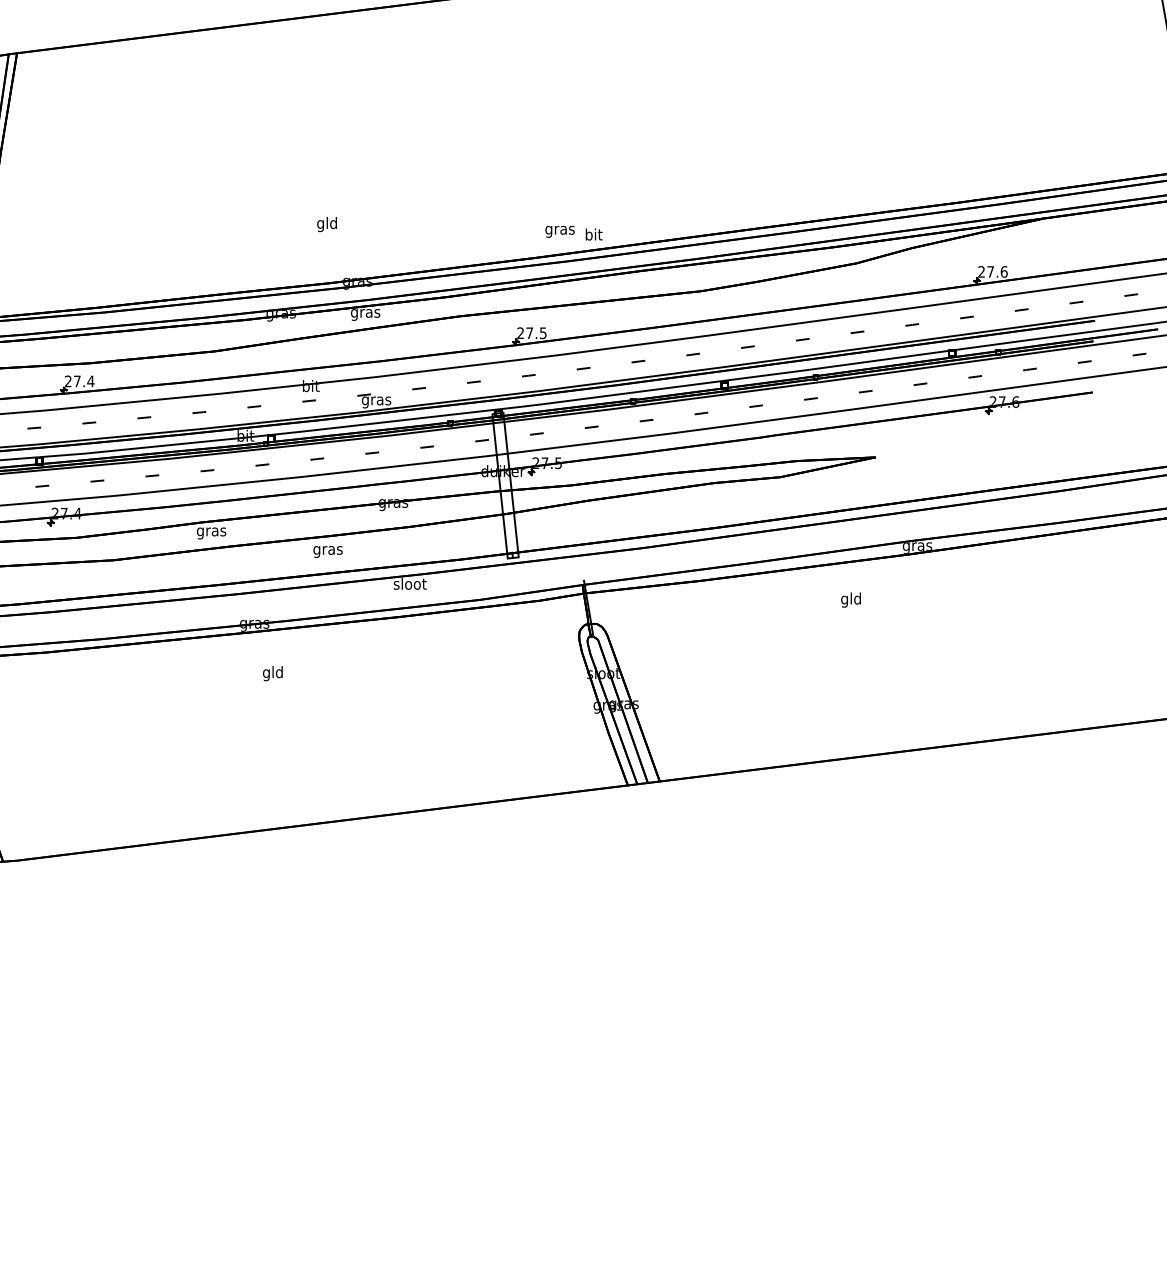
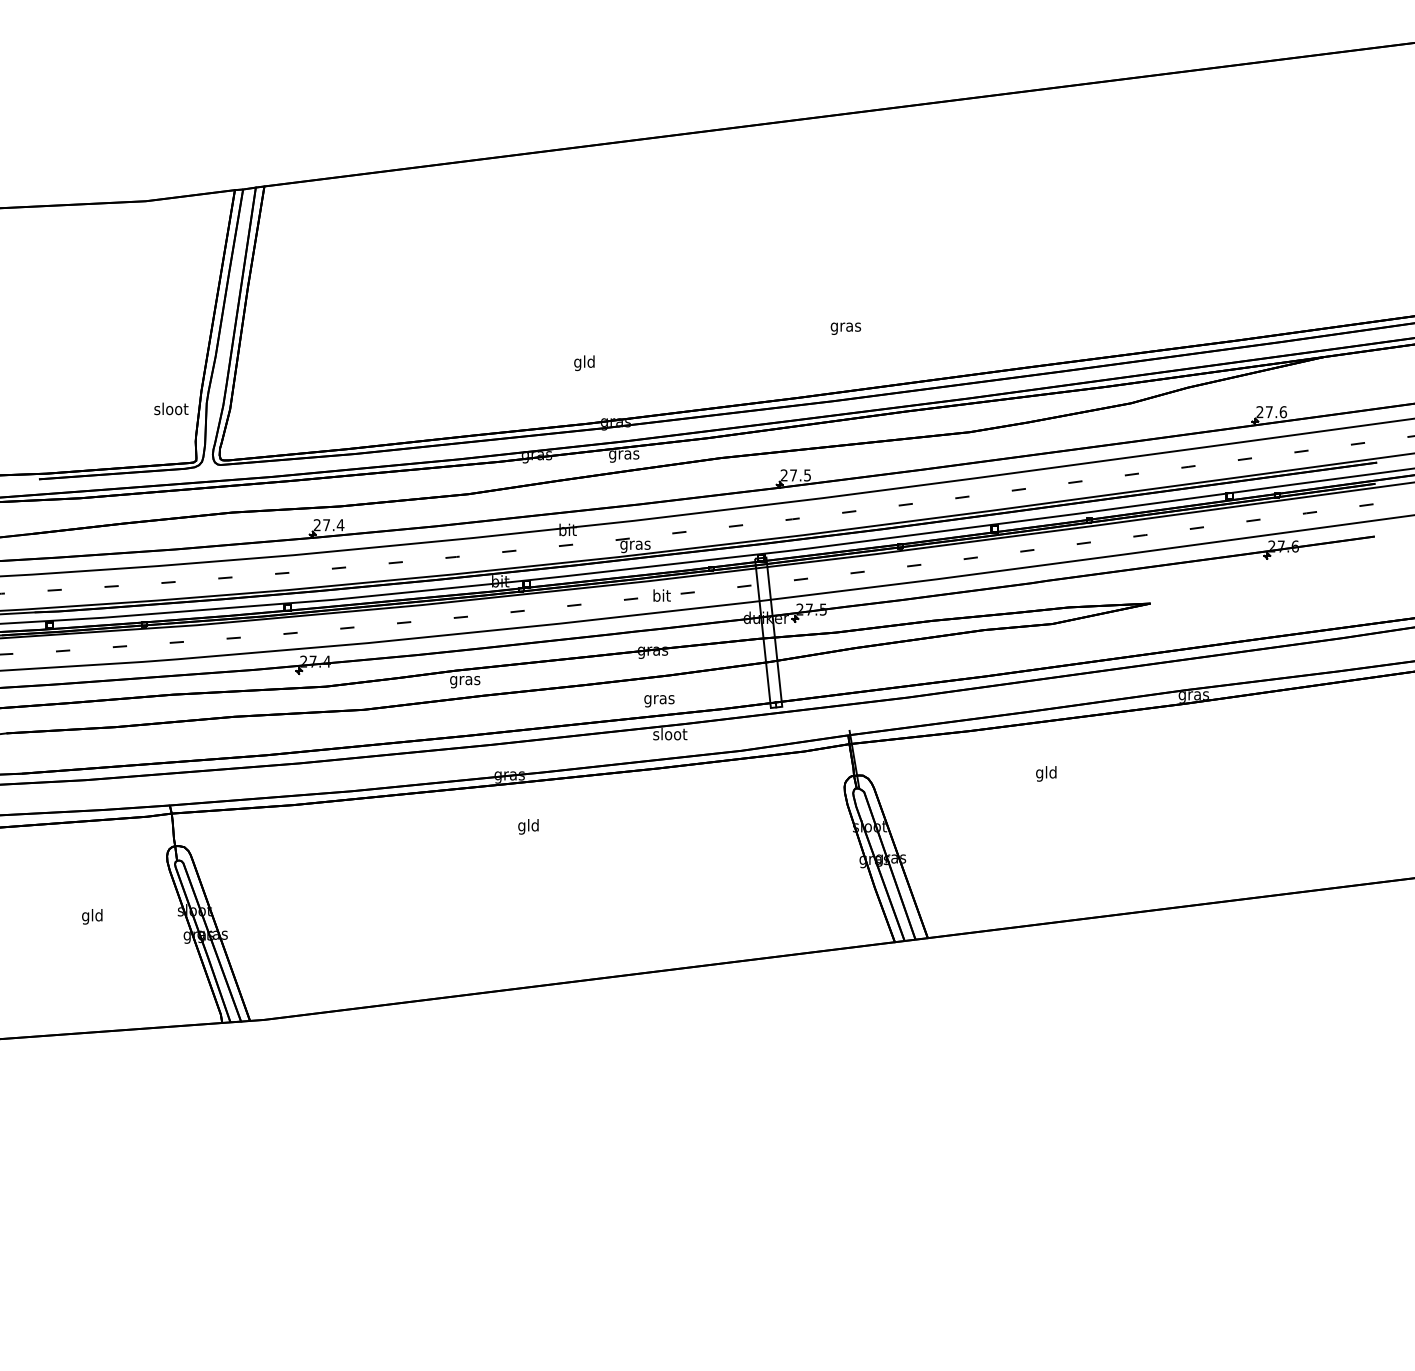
text: (559, 231) -> (845, 328), moved
text: (593, 234) -> (661, 595), moved
text: (328, 552) -> (659, 701), moved
text: (851, 599) -> (1046, 773), moved

